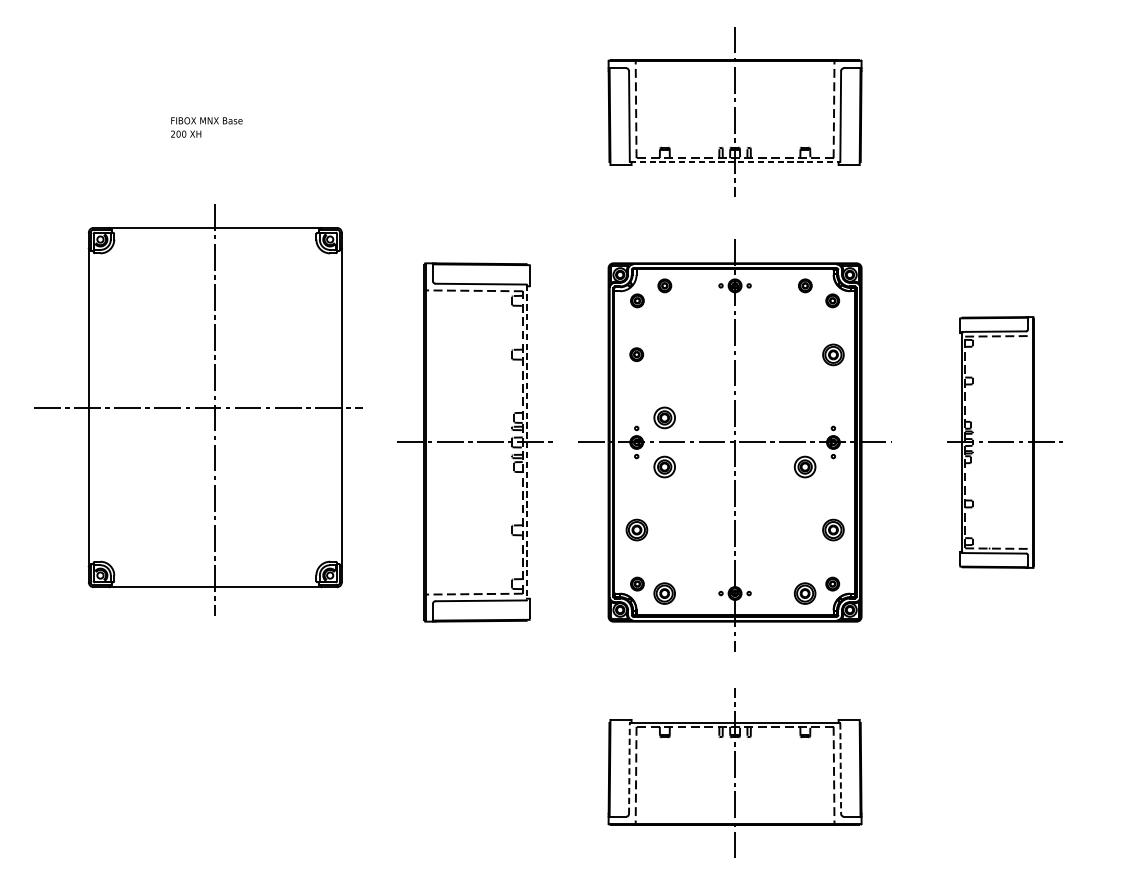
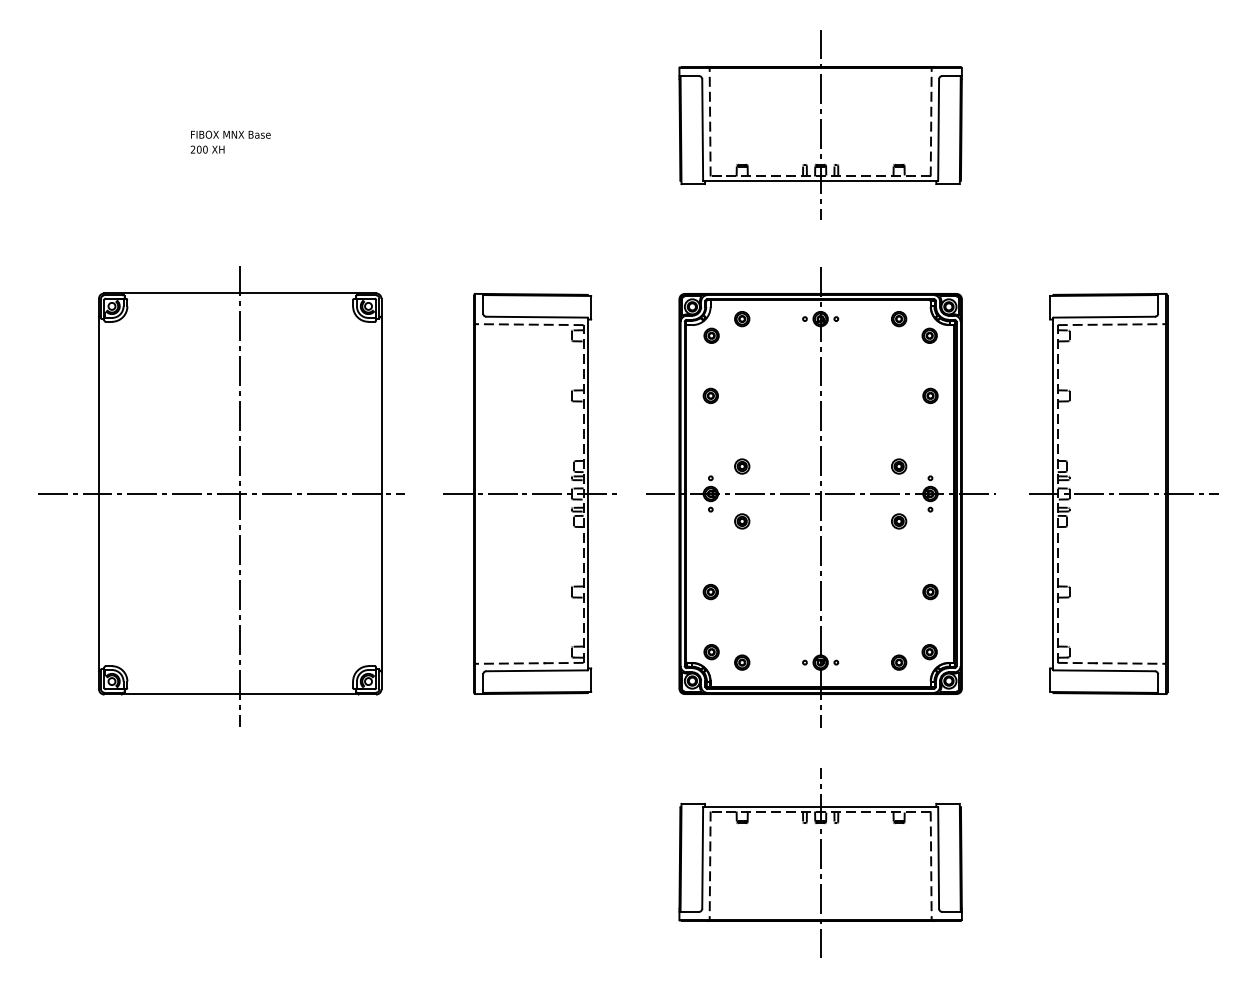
line: (734, 162) -> (820, 181), dashed -> solid
part: (833, 354) -> (930, 395), size x0.62
part: (198, 409) -> (221, 496), moved
part: (665, 417) -> (742, 466), size x0.62
part: (805, 417) -> (899, 466), added
line: (527, 442) -> (588, 494), dashed -> solid
part: (1006, 442) -> (1123, 493), size x1.43
part: (665, 467) -> (742, 521), size x0.62
part: (805, 467) -> (899, 521), size x0.62
part: (636, 530) -> (710, 592), size x0.62
part: (833, 530) -> (930, 592), size x0.62
part: (665, 593) -> (742, 662), size x0.62
part: (805, 593) -> (899, 662), size x0.62
line: (629, 768) -> (702, 858), dashed -> solid
line: (840, 768) -> (938, 858), dashed -> solid

